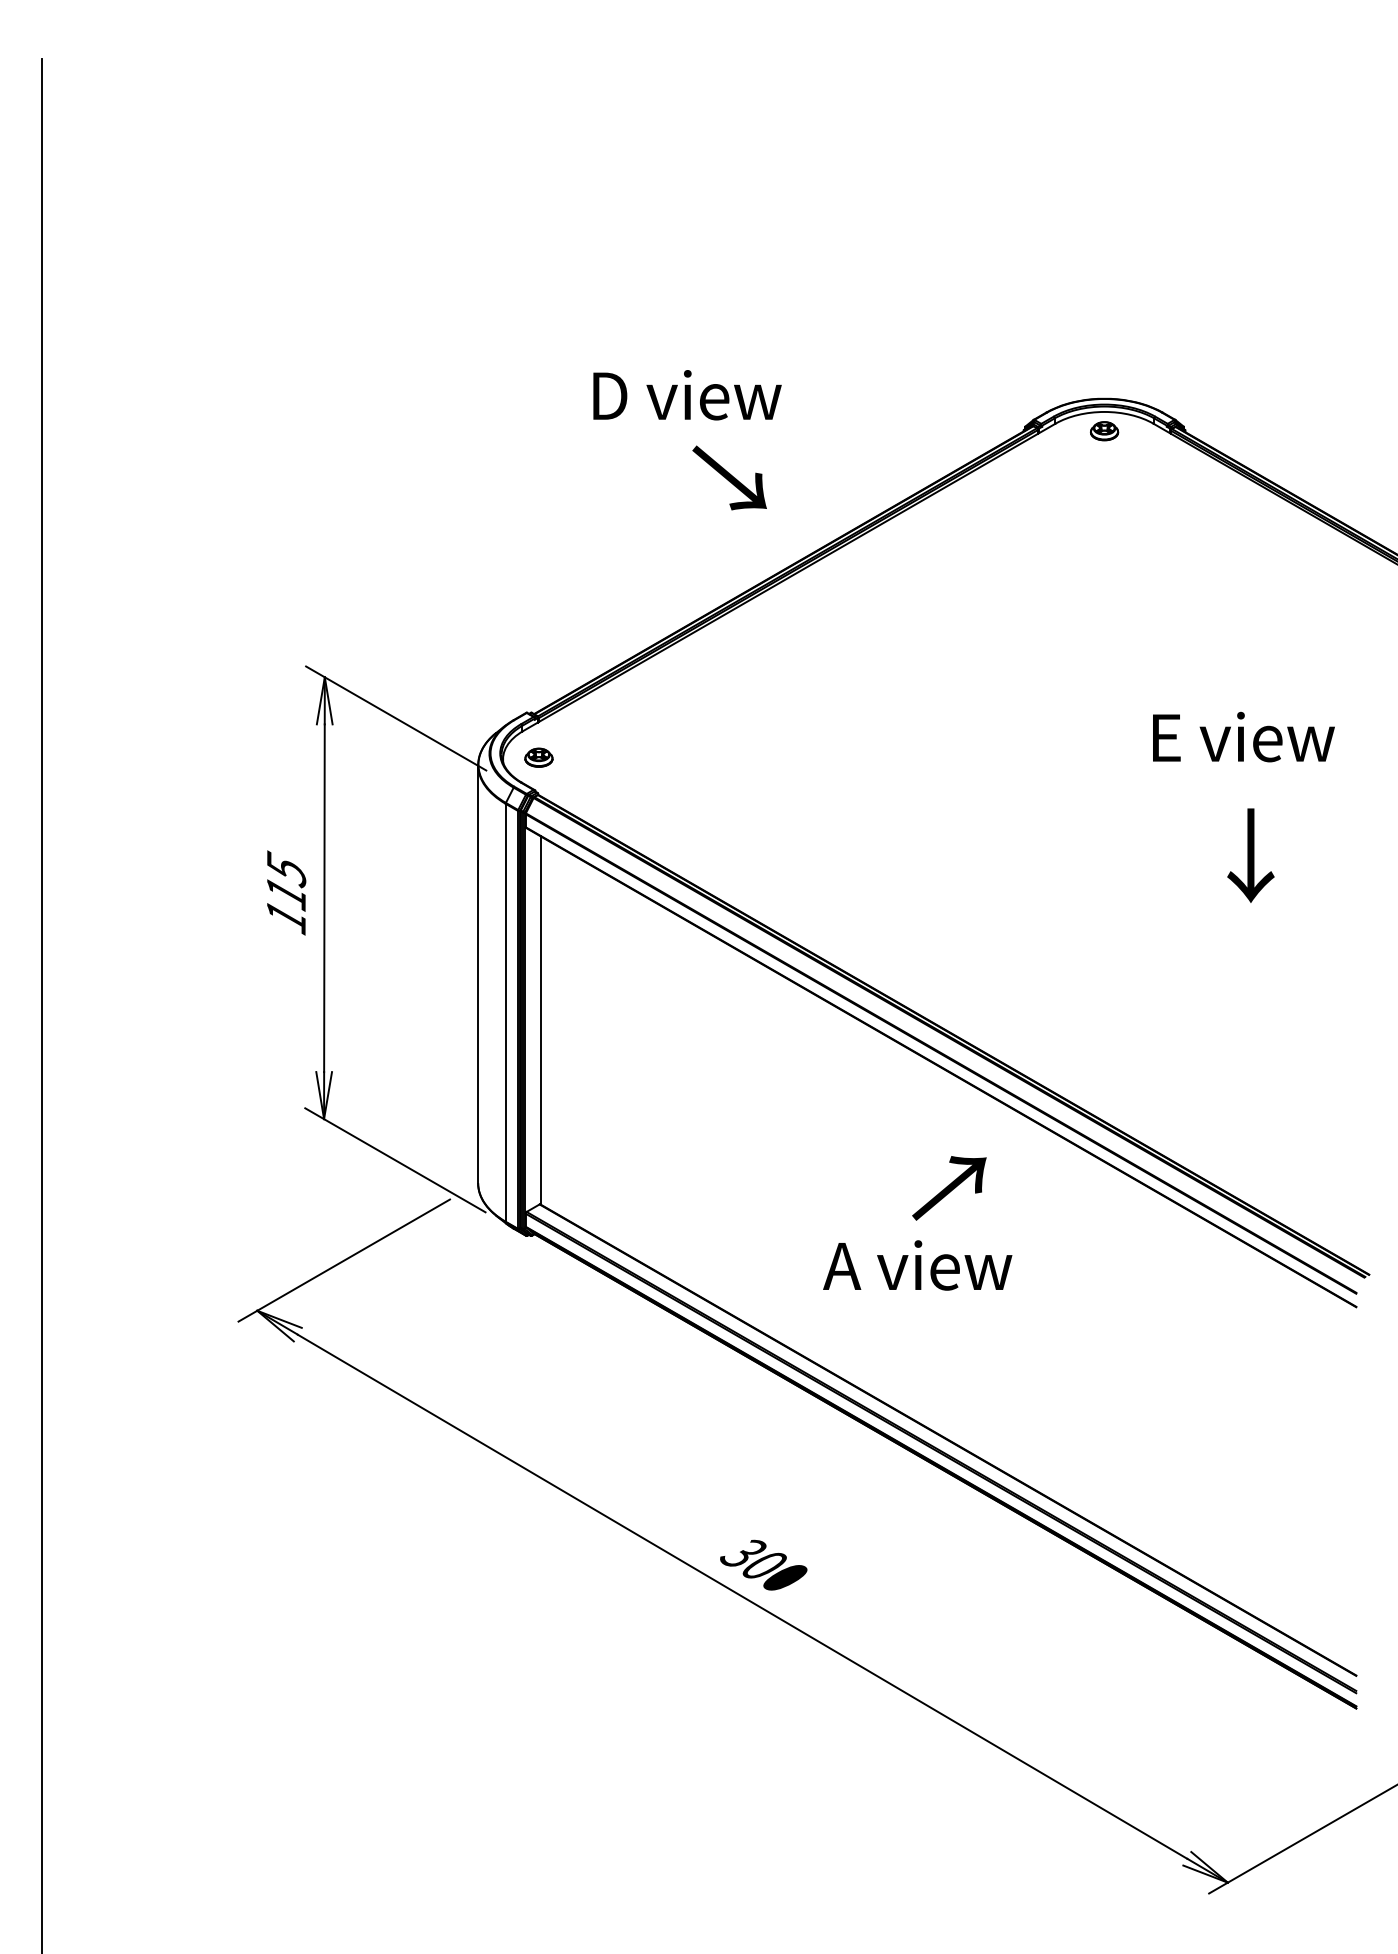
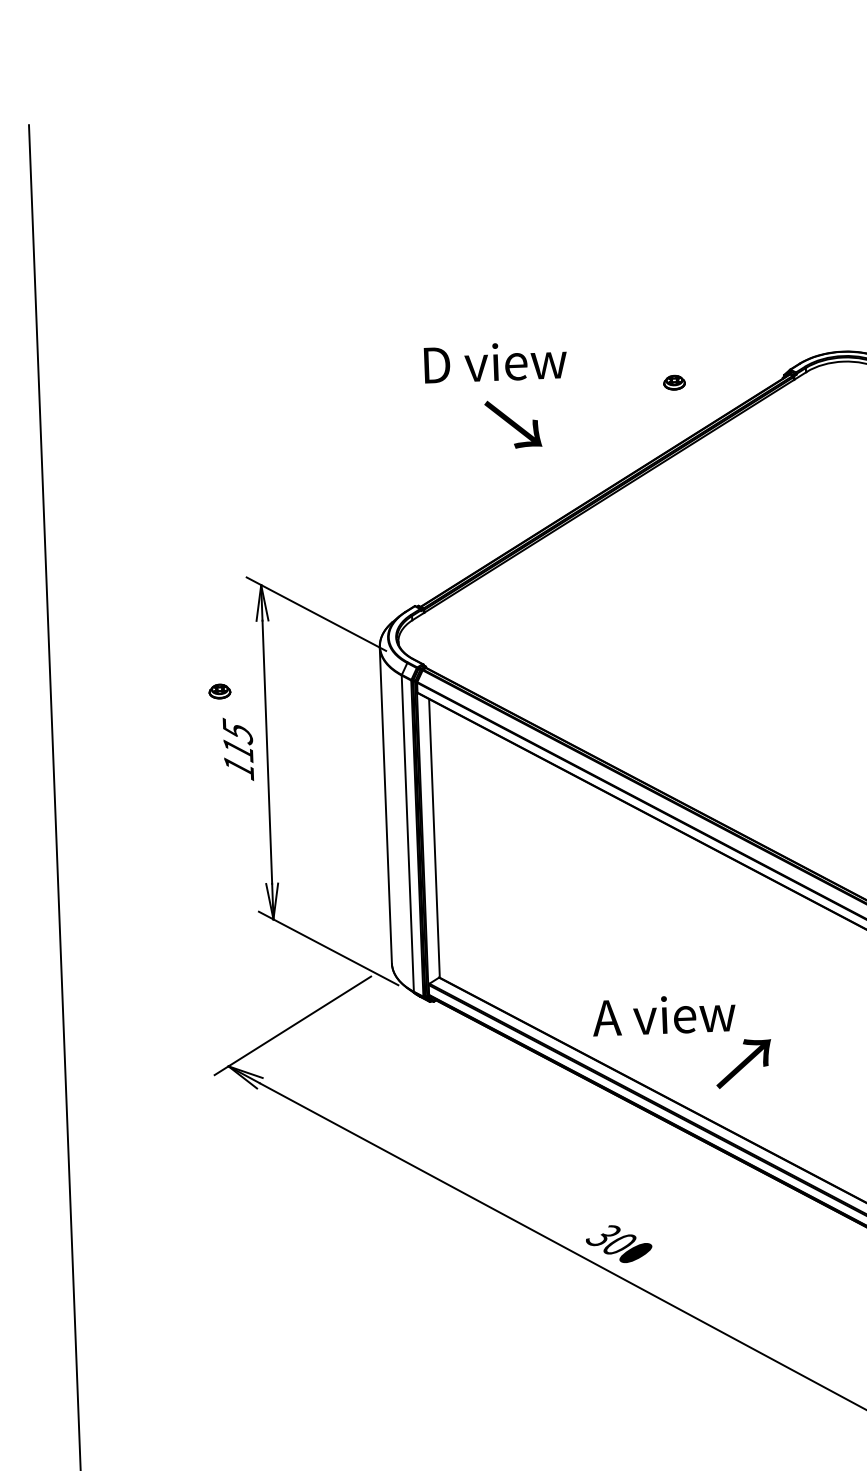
text: (687, 395) -> (495, 362), moved
part: (1104, 431) -> (674, 382), moved
text: (729, 477) -> (513, 423), moved
part: (538, 757) -> (219, 691), moved
text: (949, 1188) -> (743, 1063), moved
text: (917, 1265) -> (663, 1015), moved

